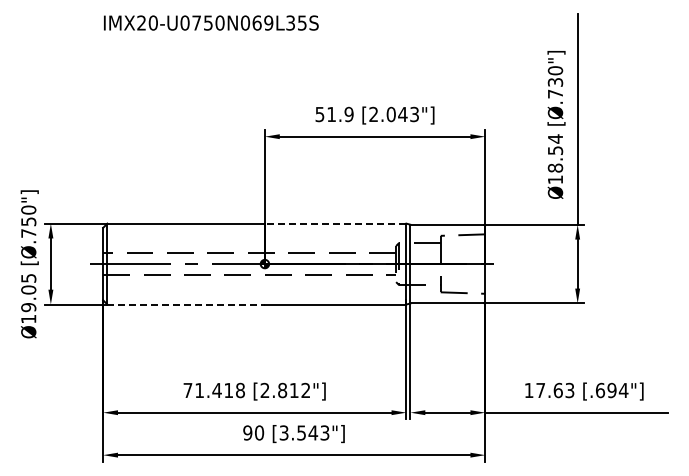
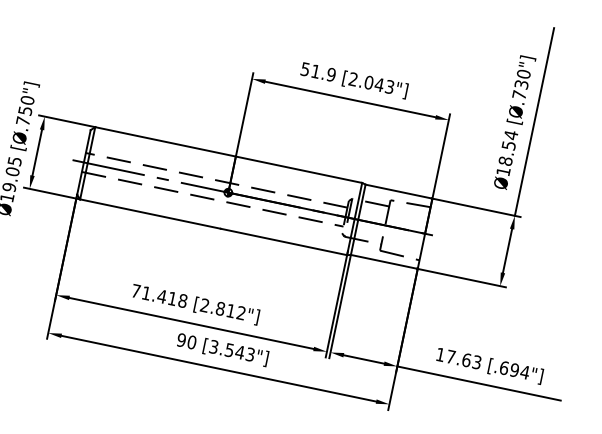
line: (335, 223) -> (298, 169), dashed -> solid
line: (186, 304) -> (150, 214), dashed -> solid

